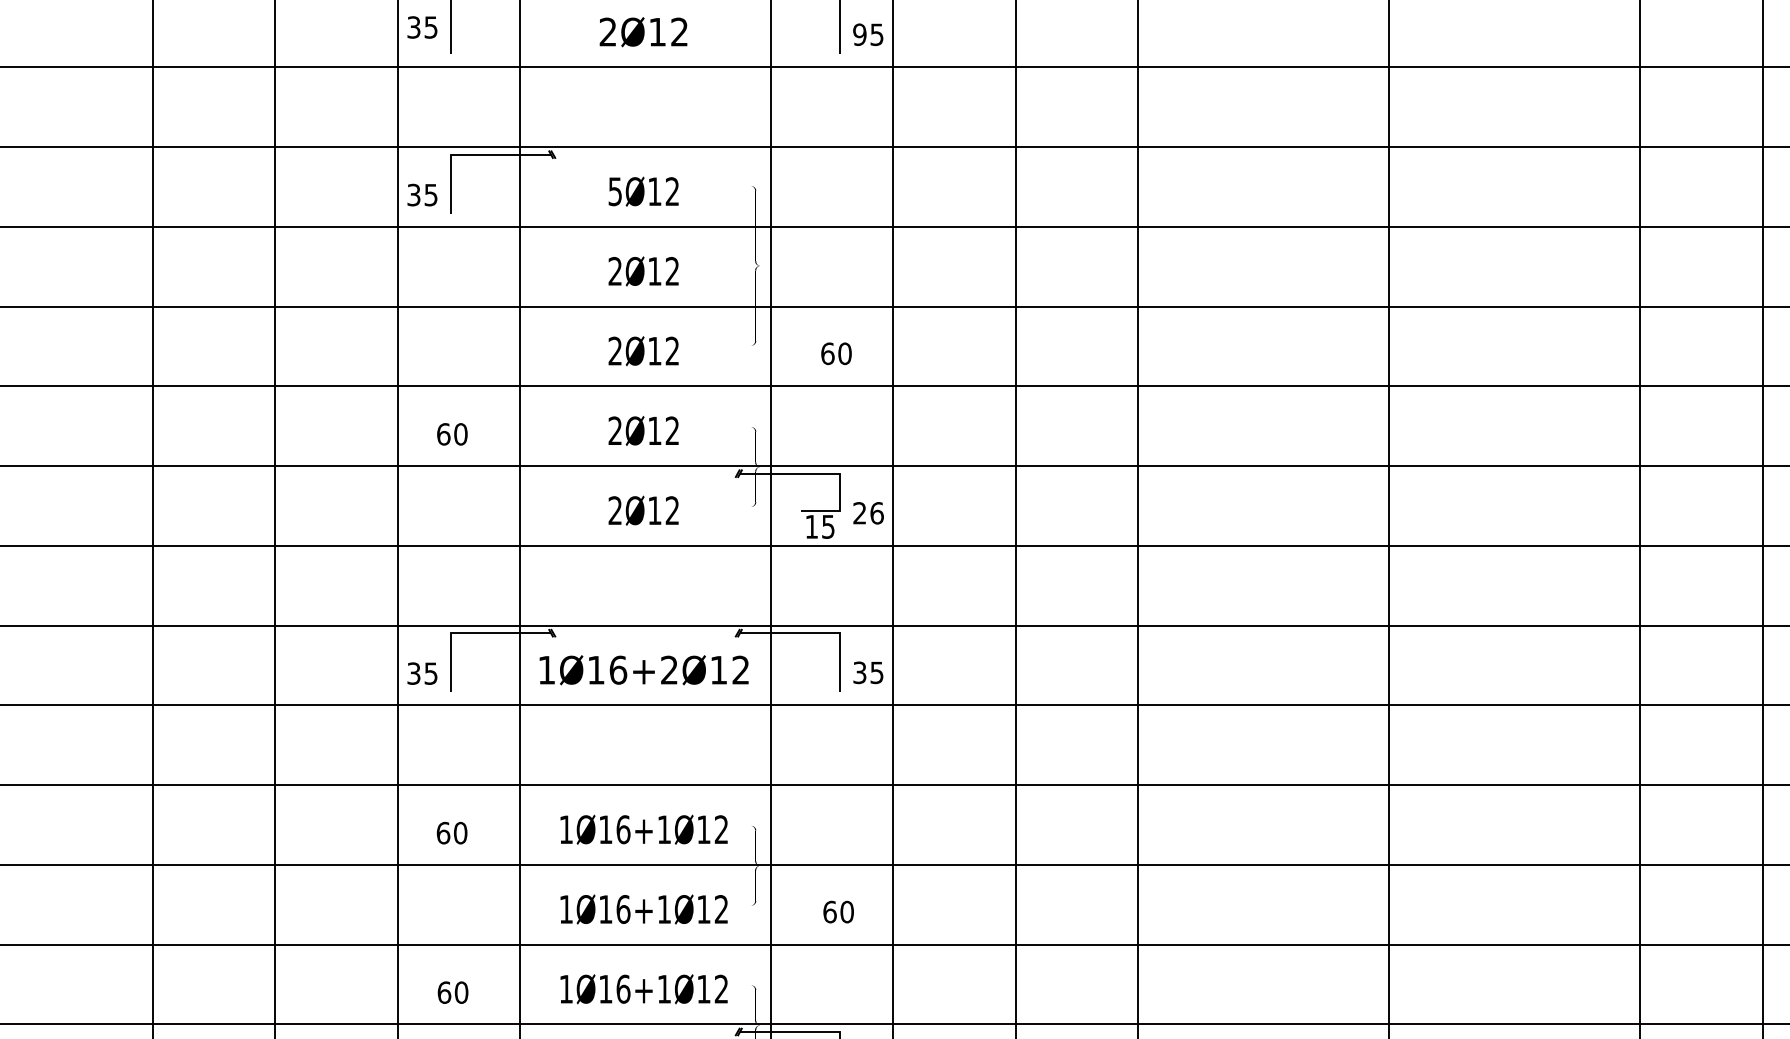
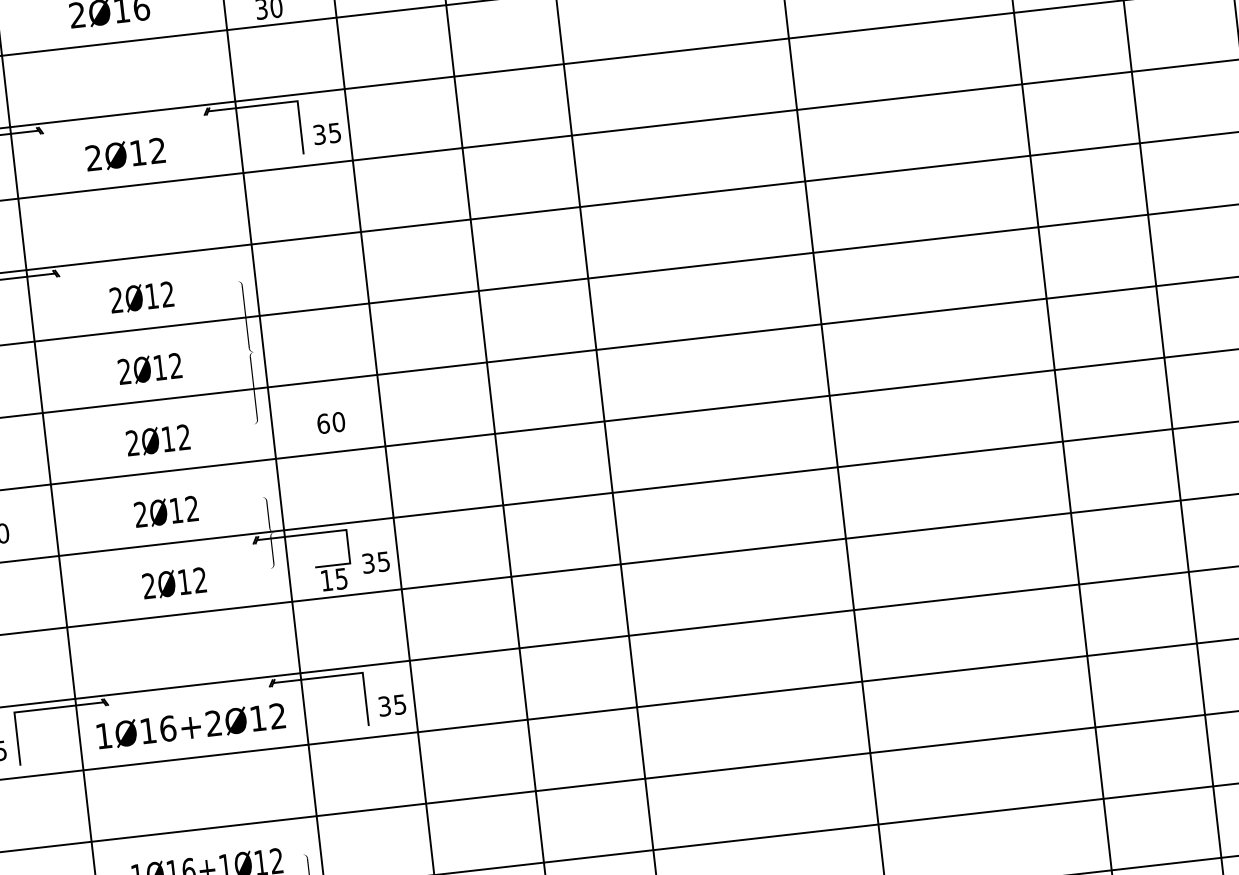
text: (859, 34) -> (319, 134), 95 -> 35
text: (614, 191) -> (115, 300), 5Ø12 -> 2Ø12
text: (868, 513) -> (376, 562), 26 -> 35

